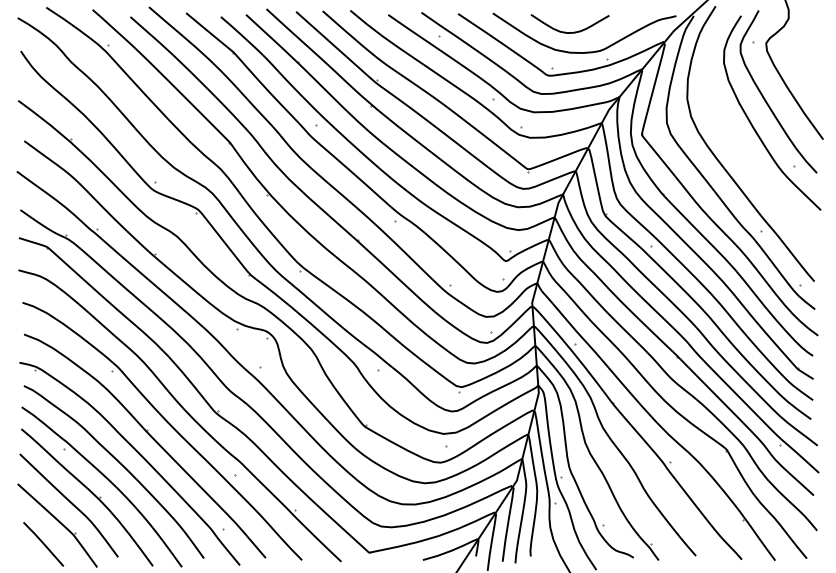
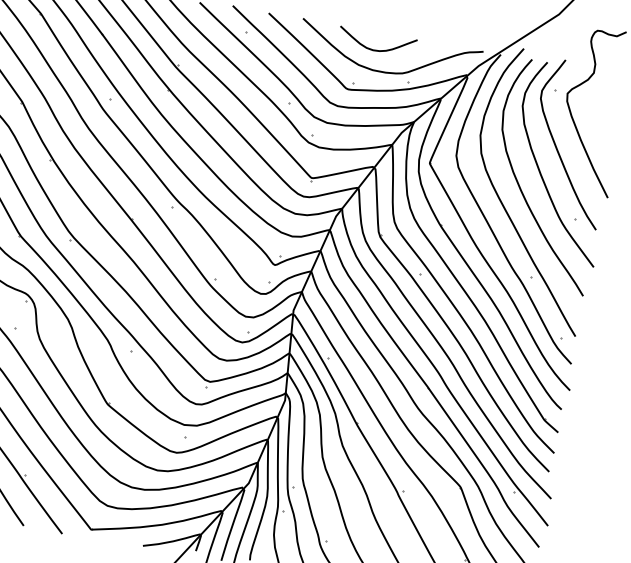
curve: (736, 144) -> (521, 188), added

